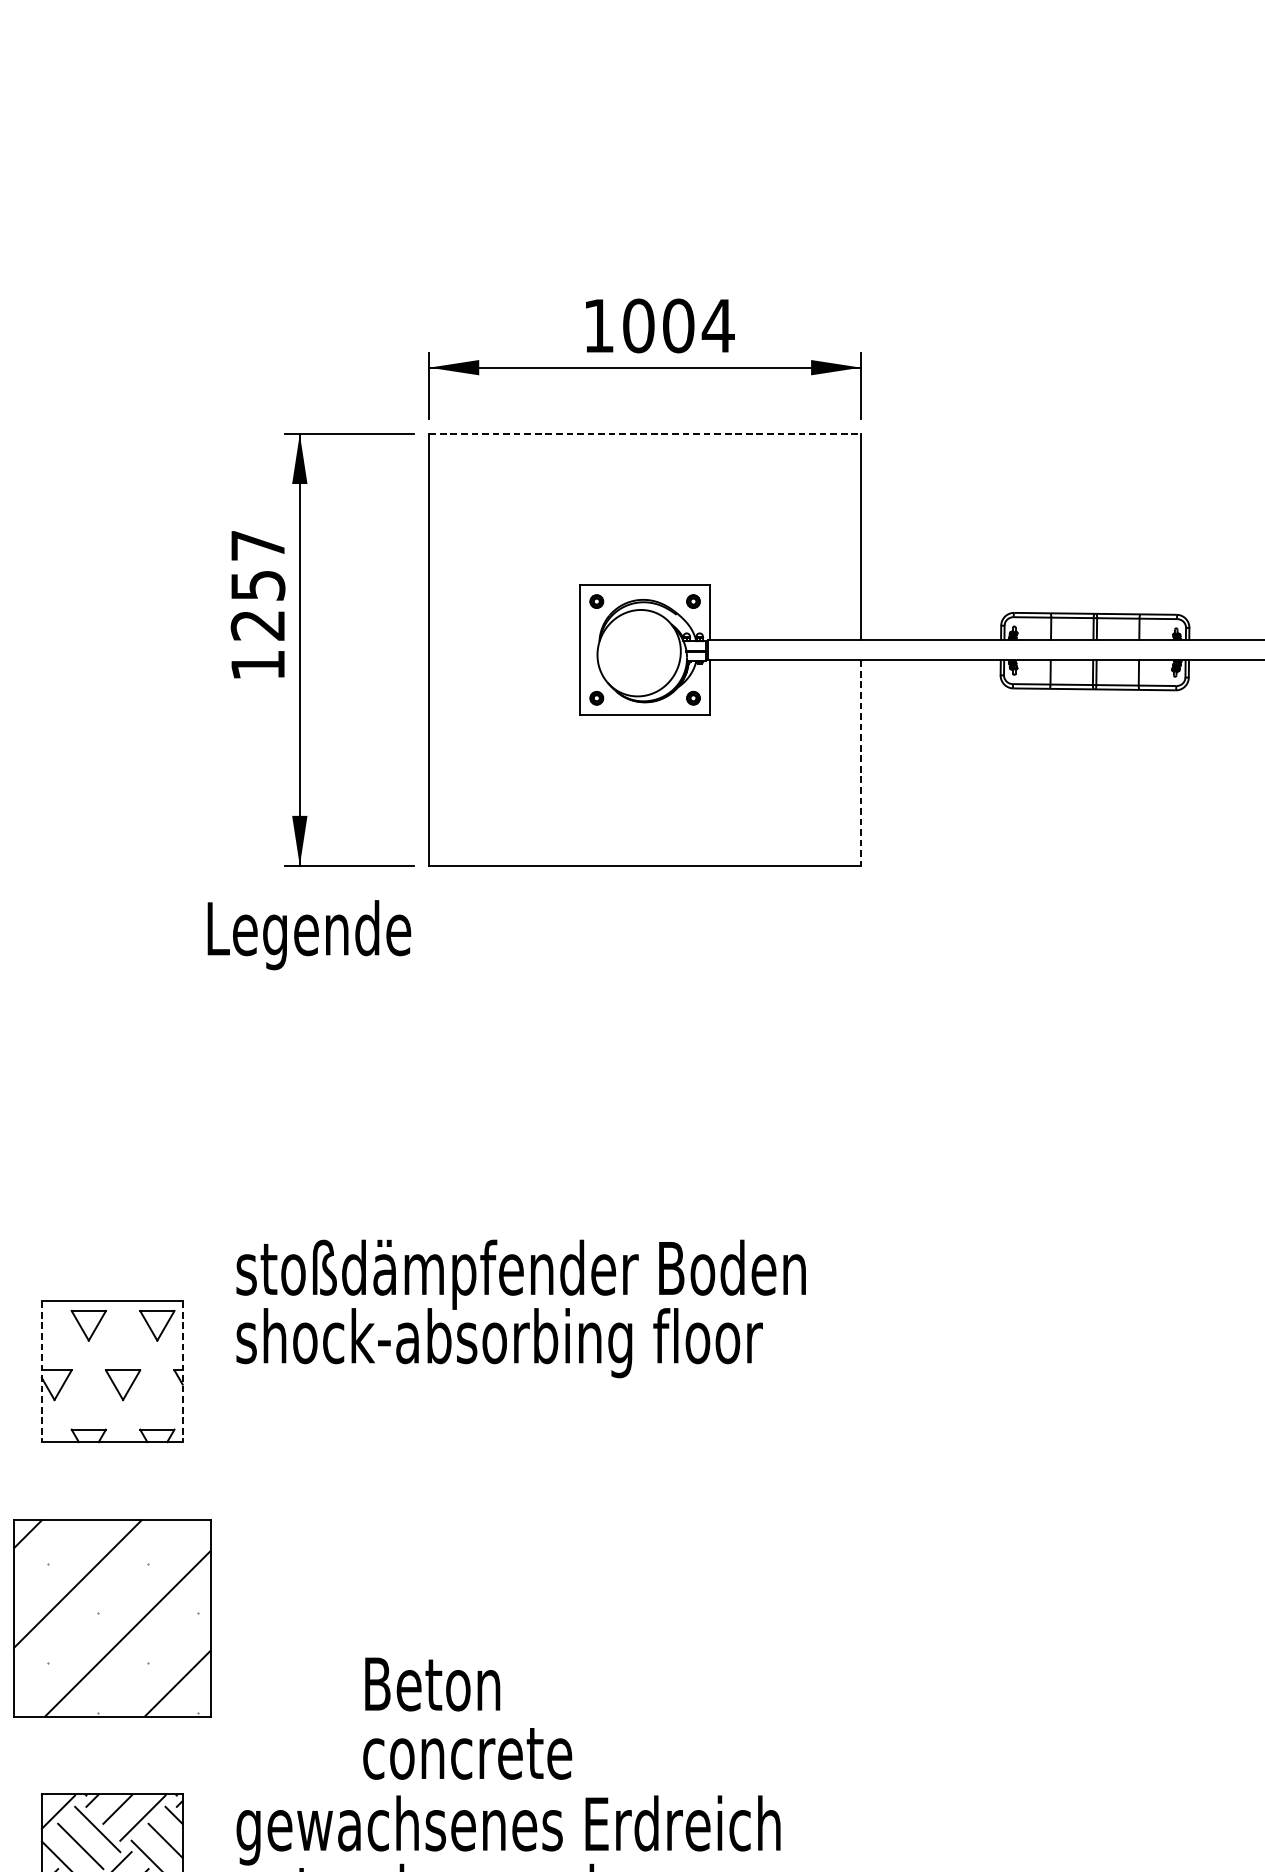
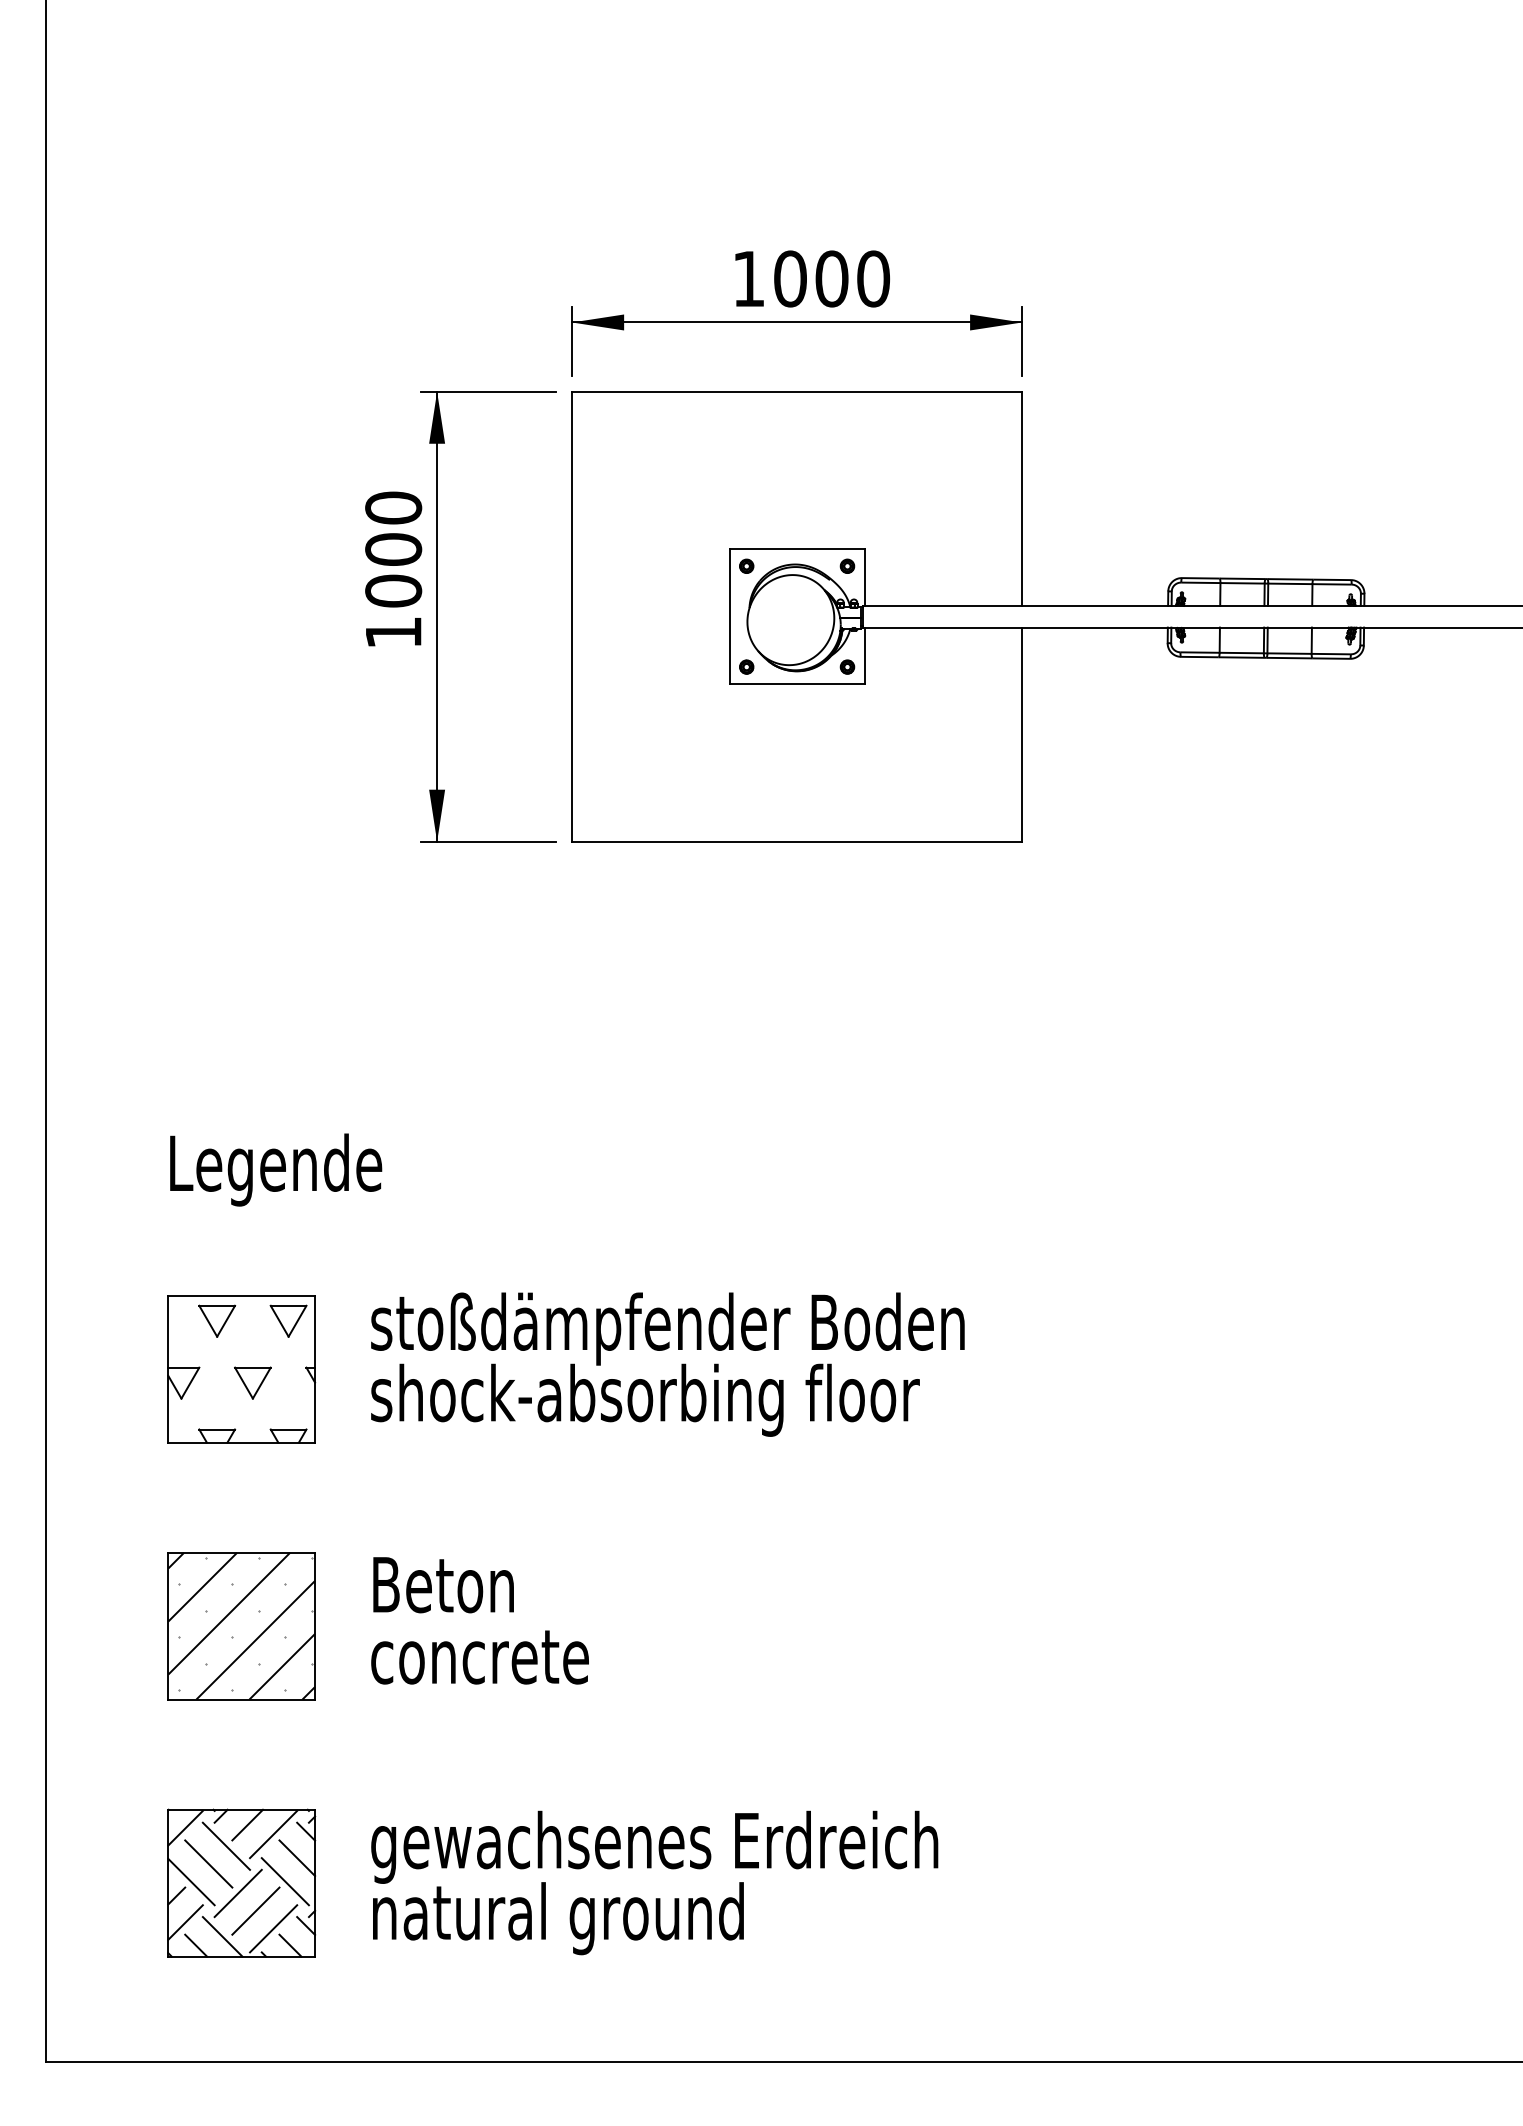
text: (718, 325) -> (873, 278), 1004 -> 1000
line: (645, 433) -> (797, 391), dashed -> solid
text: (257, 585) -> (393, 549), 1257 -> 1000
line: (861, 763) -> (1022, 735), dashed -> solid
text: (309, 934) -> (276, 1169), moved
text: (520, 1308) -> (667, 1364), moved
line: (42, 1372) -> (168, 1369), dashed -> solid
line: (183, 1372) -> (315, 1369), dashed -> solid
part: (112, 1618) -> (241, 1626), size x0.71
text: (467, 1718) -> (479, 1620), moved

